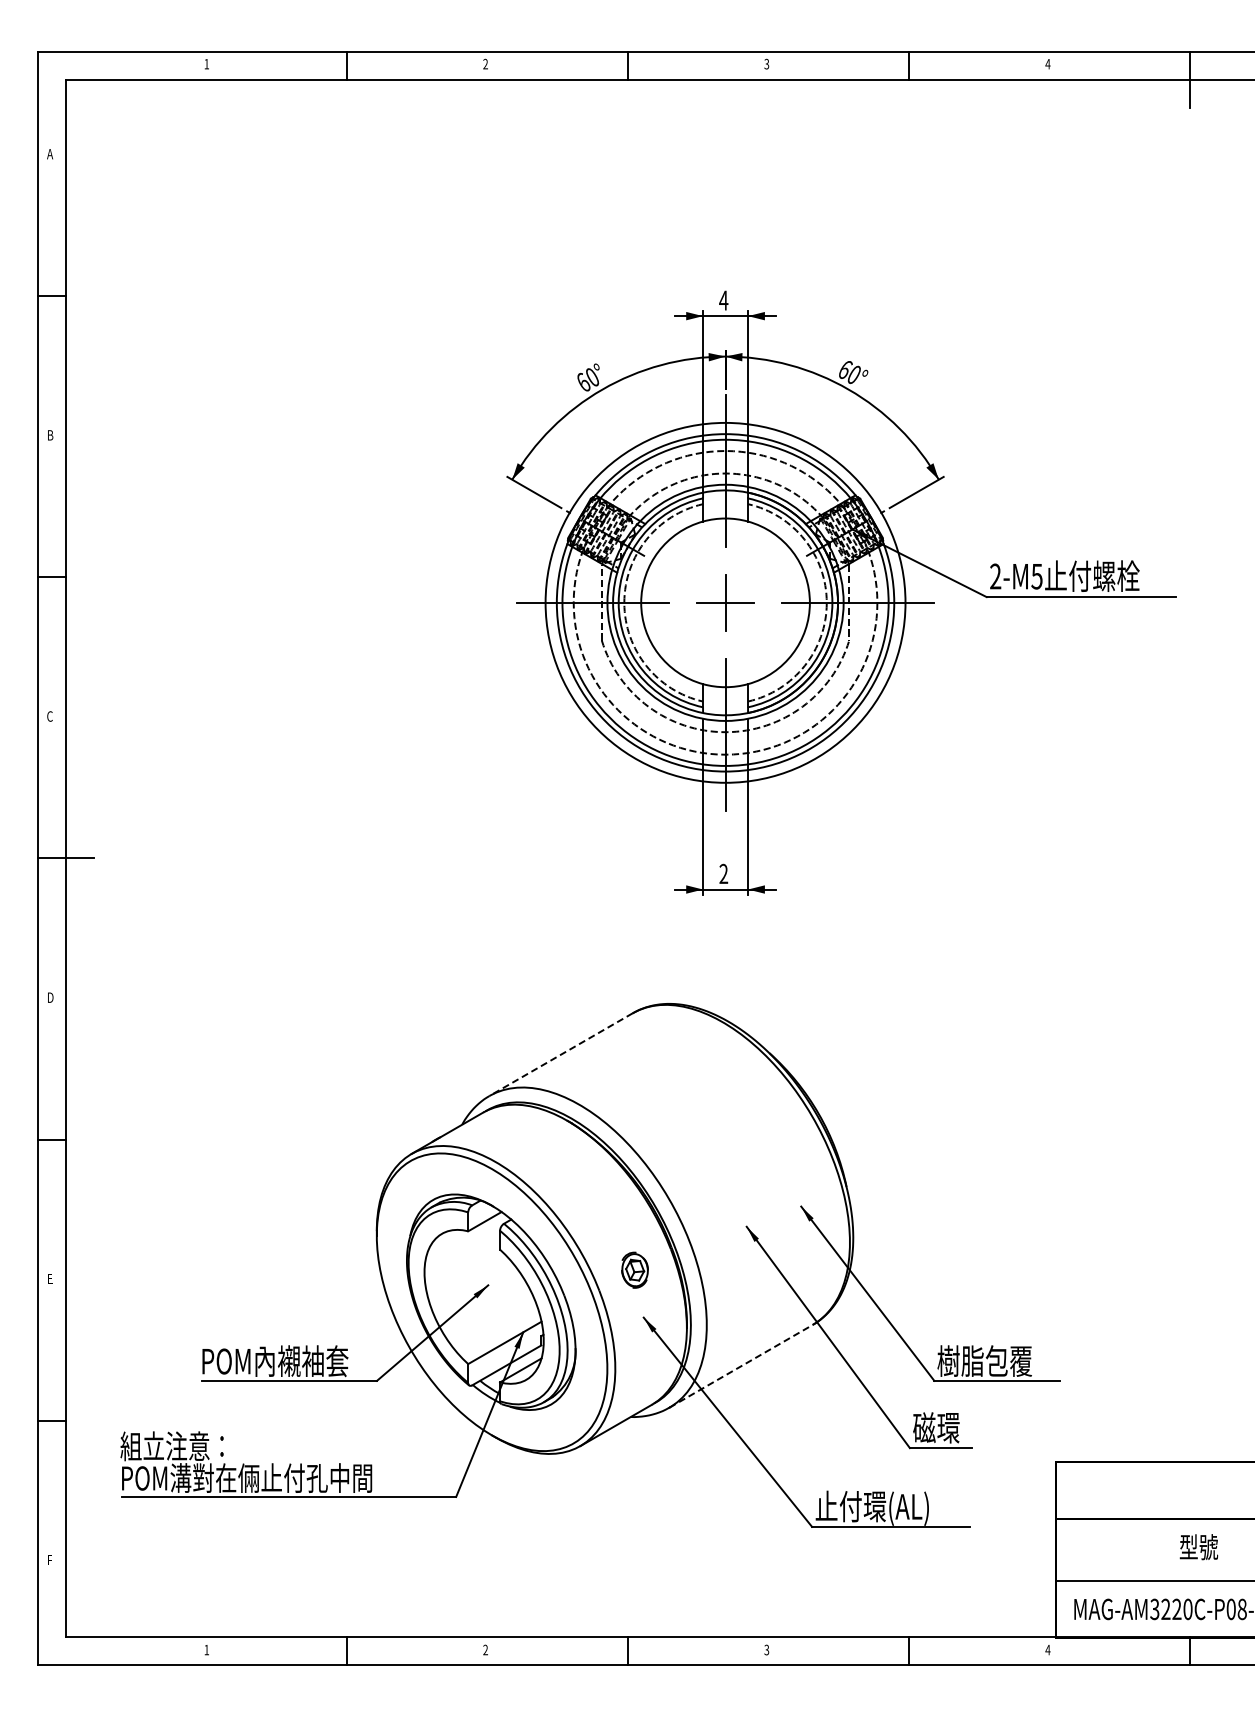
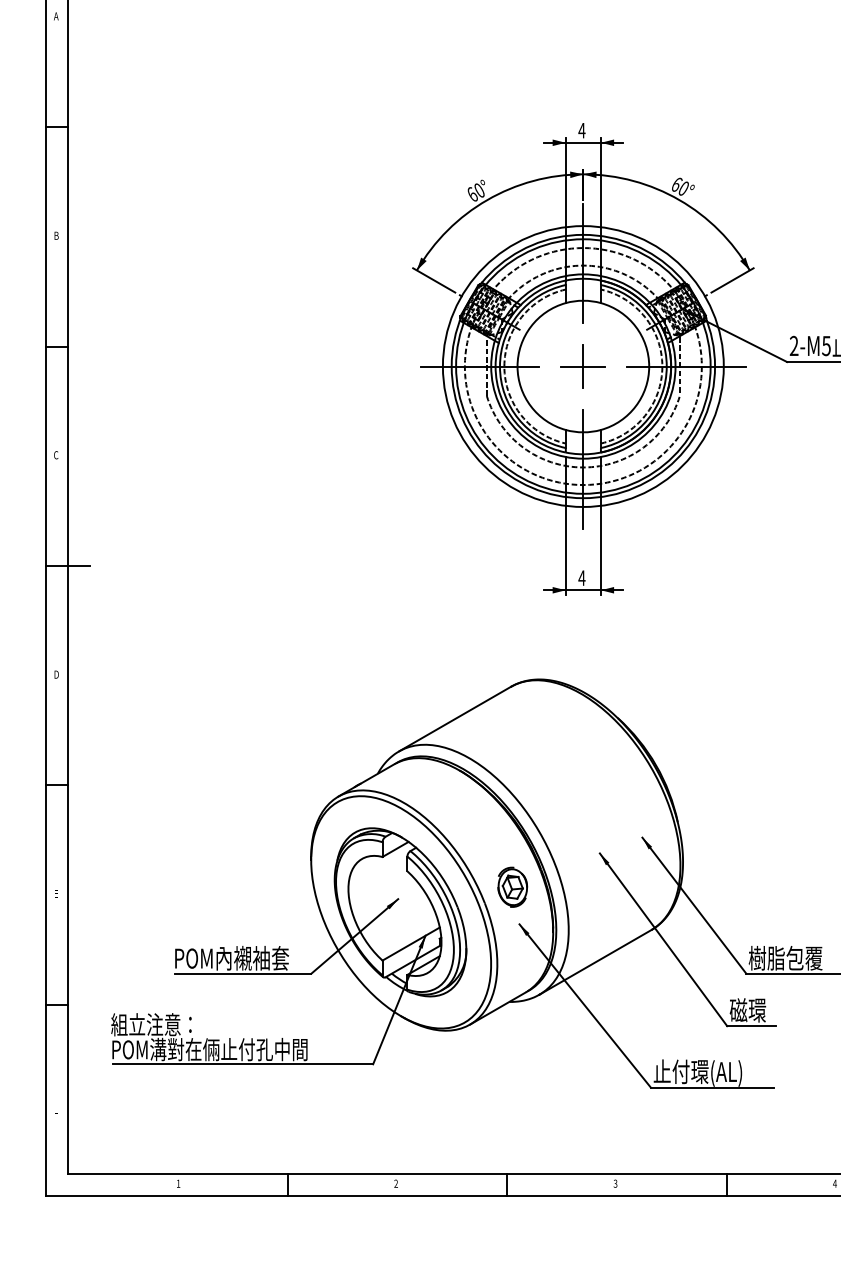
text: (723, 873) -> (581, 577), 2 -> 4
line: (561, 1054) -> (455, 719), dashed -> solid
part: (634, 1270) -> (512, 887), size x1.43
line: (741, 1366) -> (595, 962), dashed -> solid

